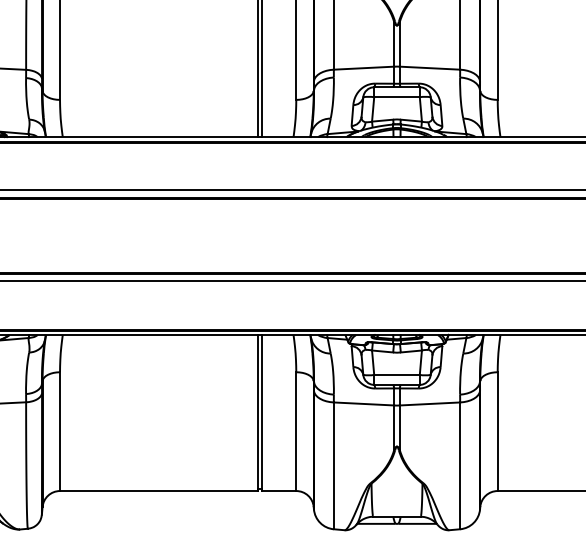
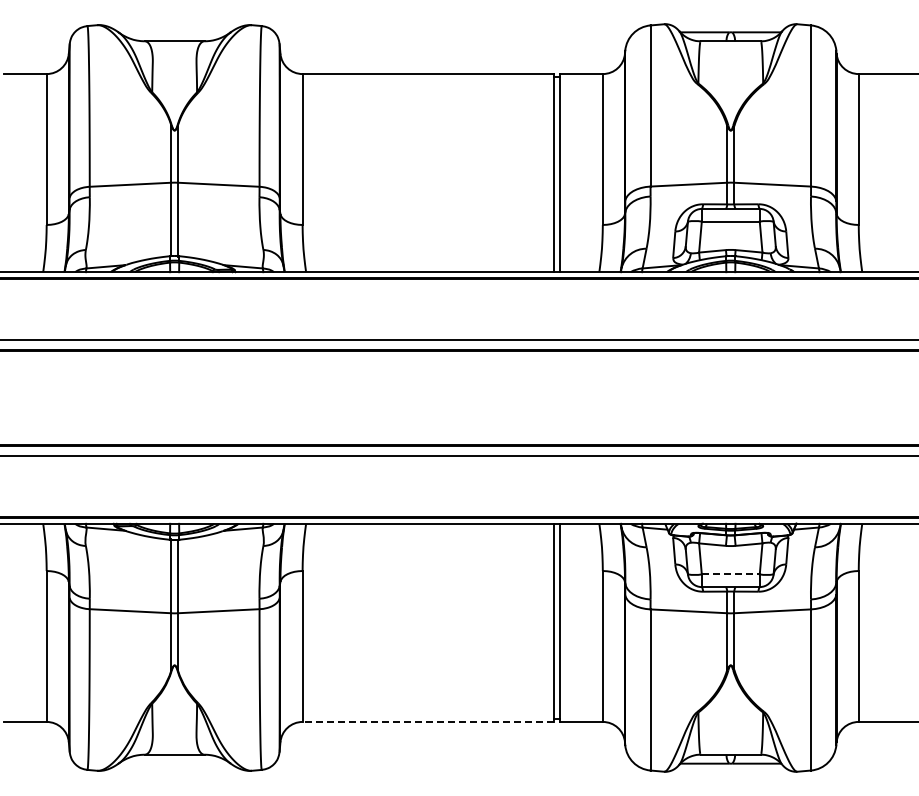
line: (396, 374) -> (730, 574), solid -> dashed
line: (159, 490) -> (428, 721), solid -> dashed

